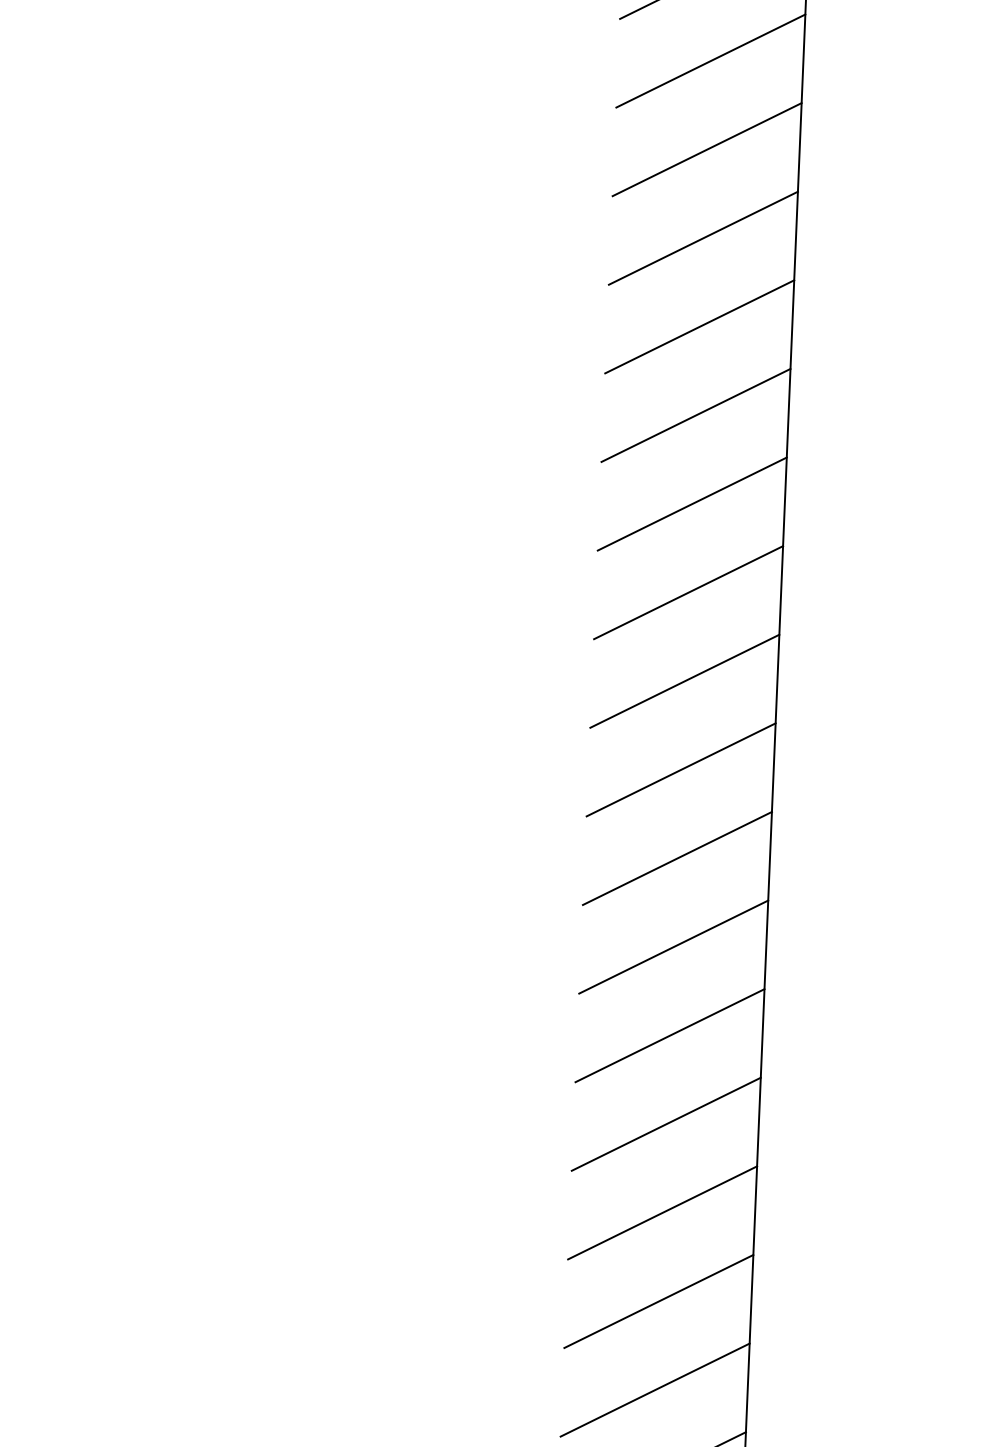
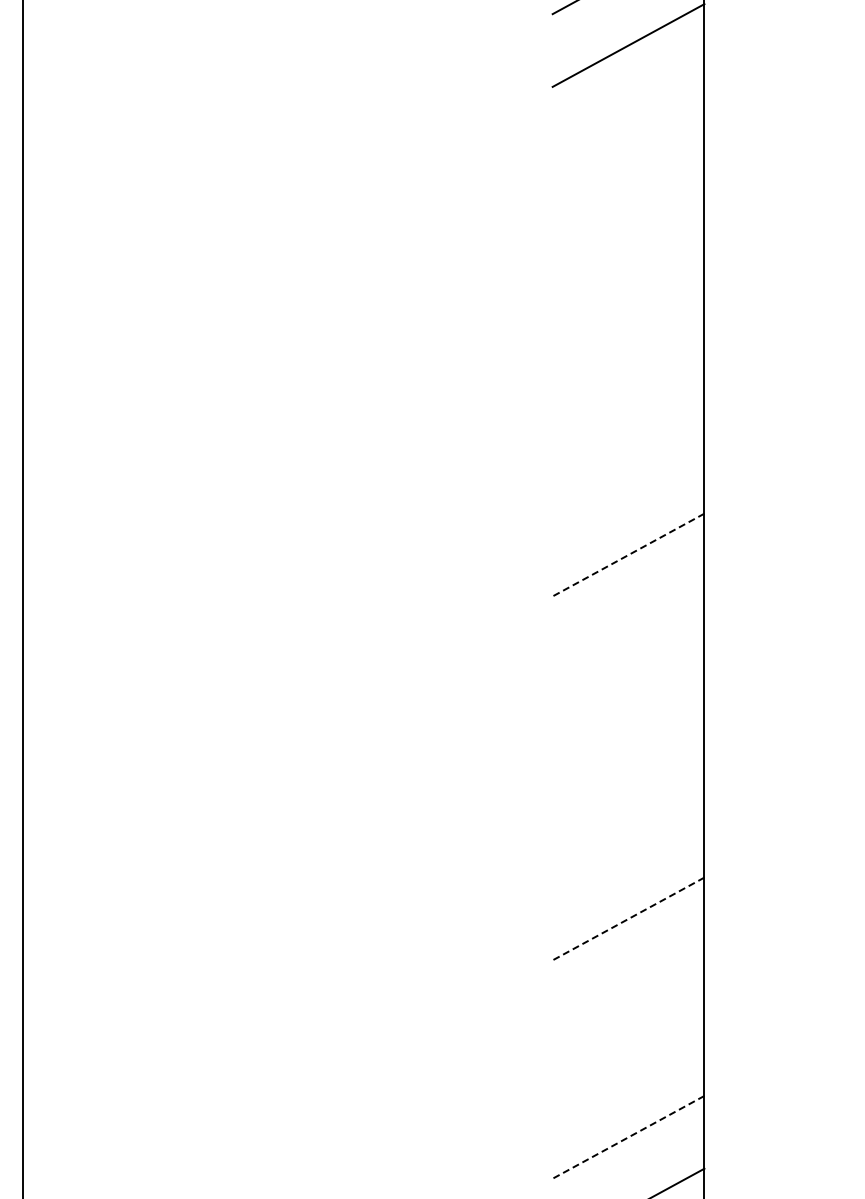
line: (710, 60) -> (628, 117), removed
line: (707, 148) -> (628, 190), removed
line: (703, 237) -> (628, 263), removed
line: (699, 326) -> (628, 336), removed
line: (695, 415) -> (628, 409), removed
line: (692, 503) -> (628, 481), removed
line: (688, 593) -> (628, 555), solid -> dashed
line: (684, 680) -> (628, 627), removed
line: (681, 769) -> (628, 700), removed
line: (677, 858) -> (628, 773), removed
line: (673, 946) -> (628, 845), removed
line: (669, 1036) -> (628, 919), solid -> dashed
line: (666, 1123) -> (628, 991), removed
line: (662, 1212) -> (628, 1064), removed
line: (658, 1301) -> (628, 1137), solid -> dashed

